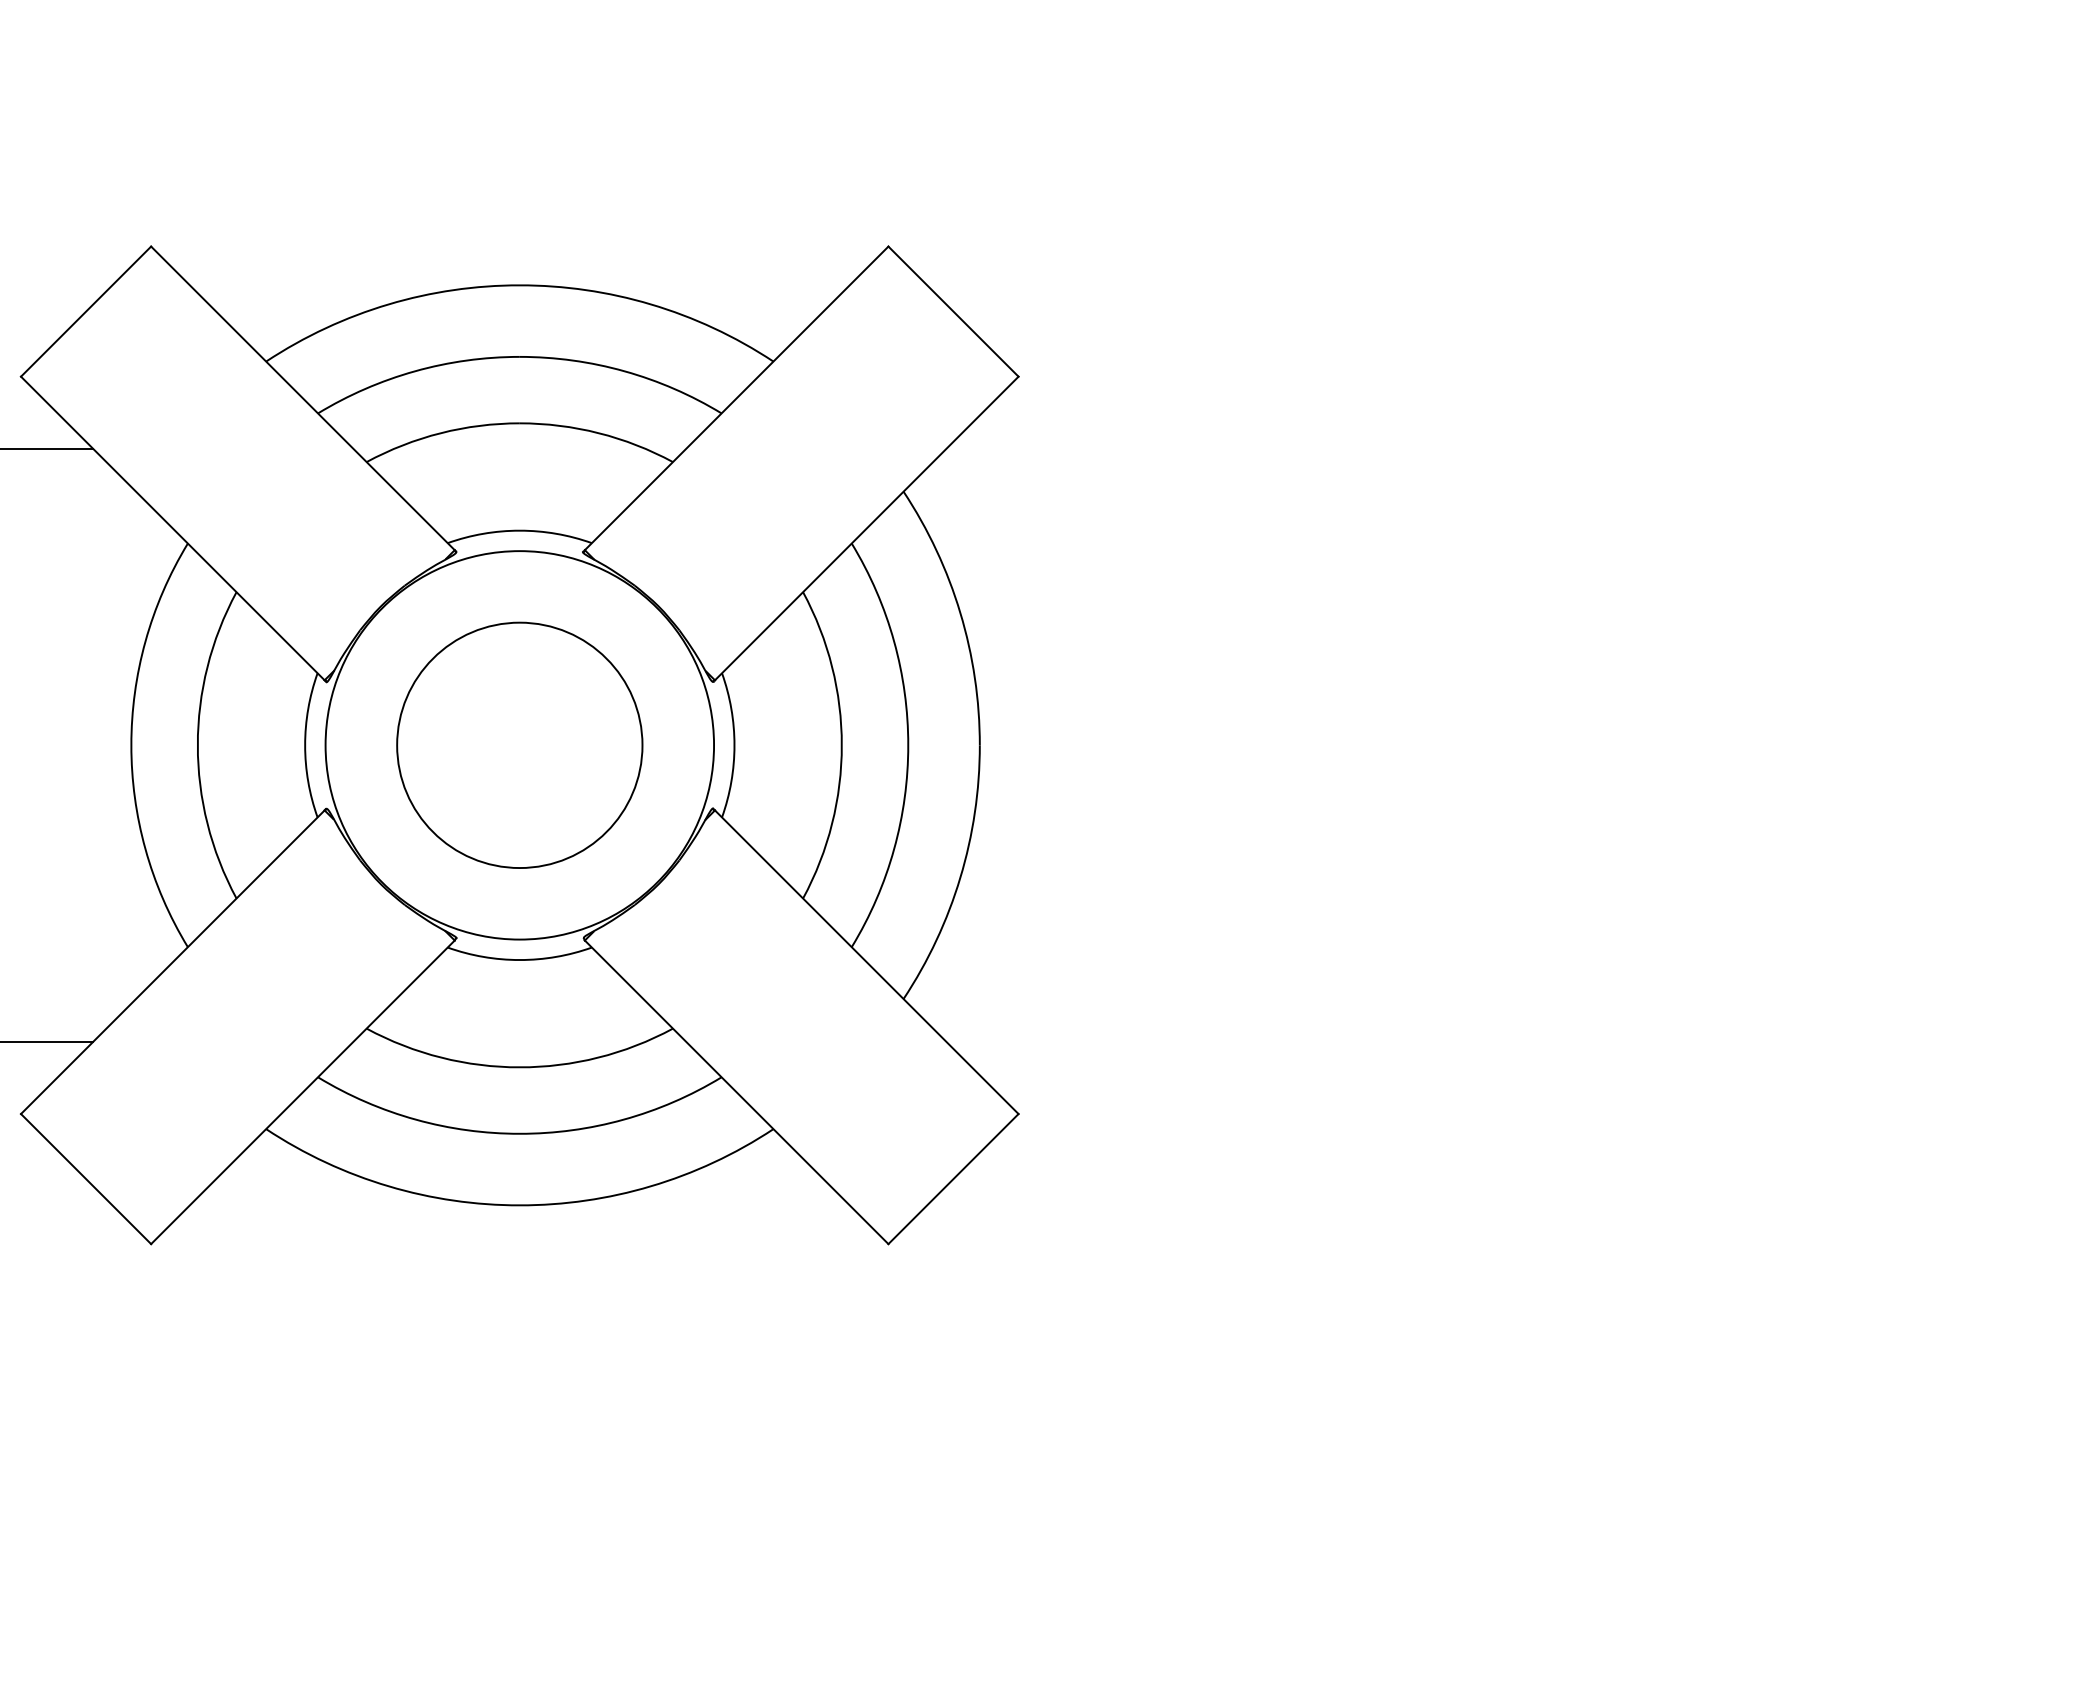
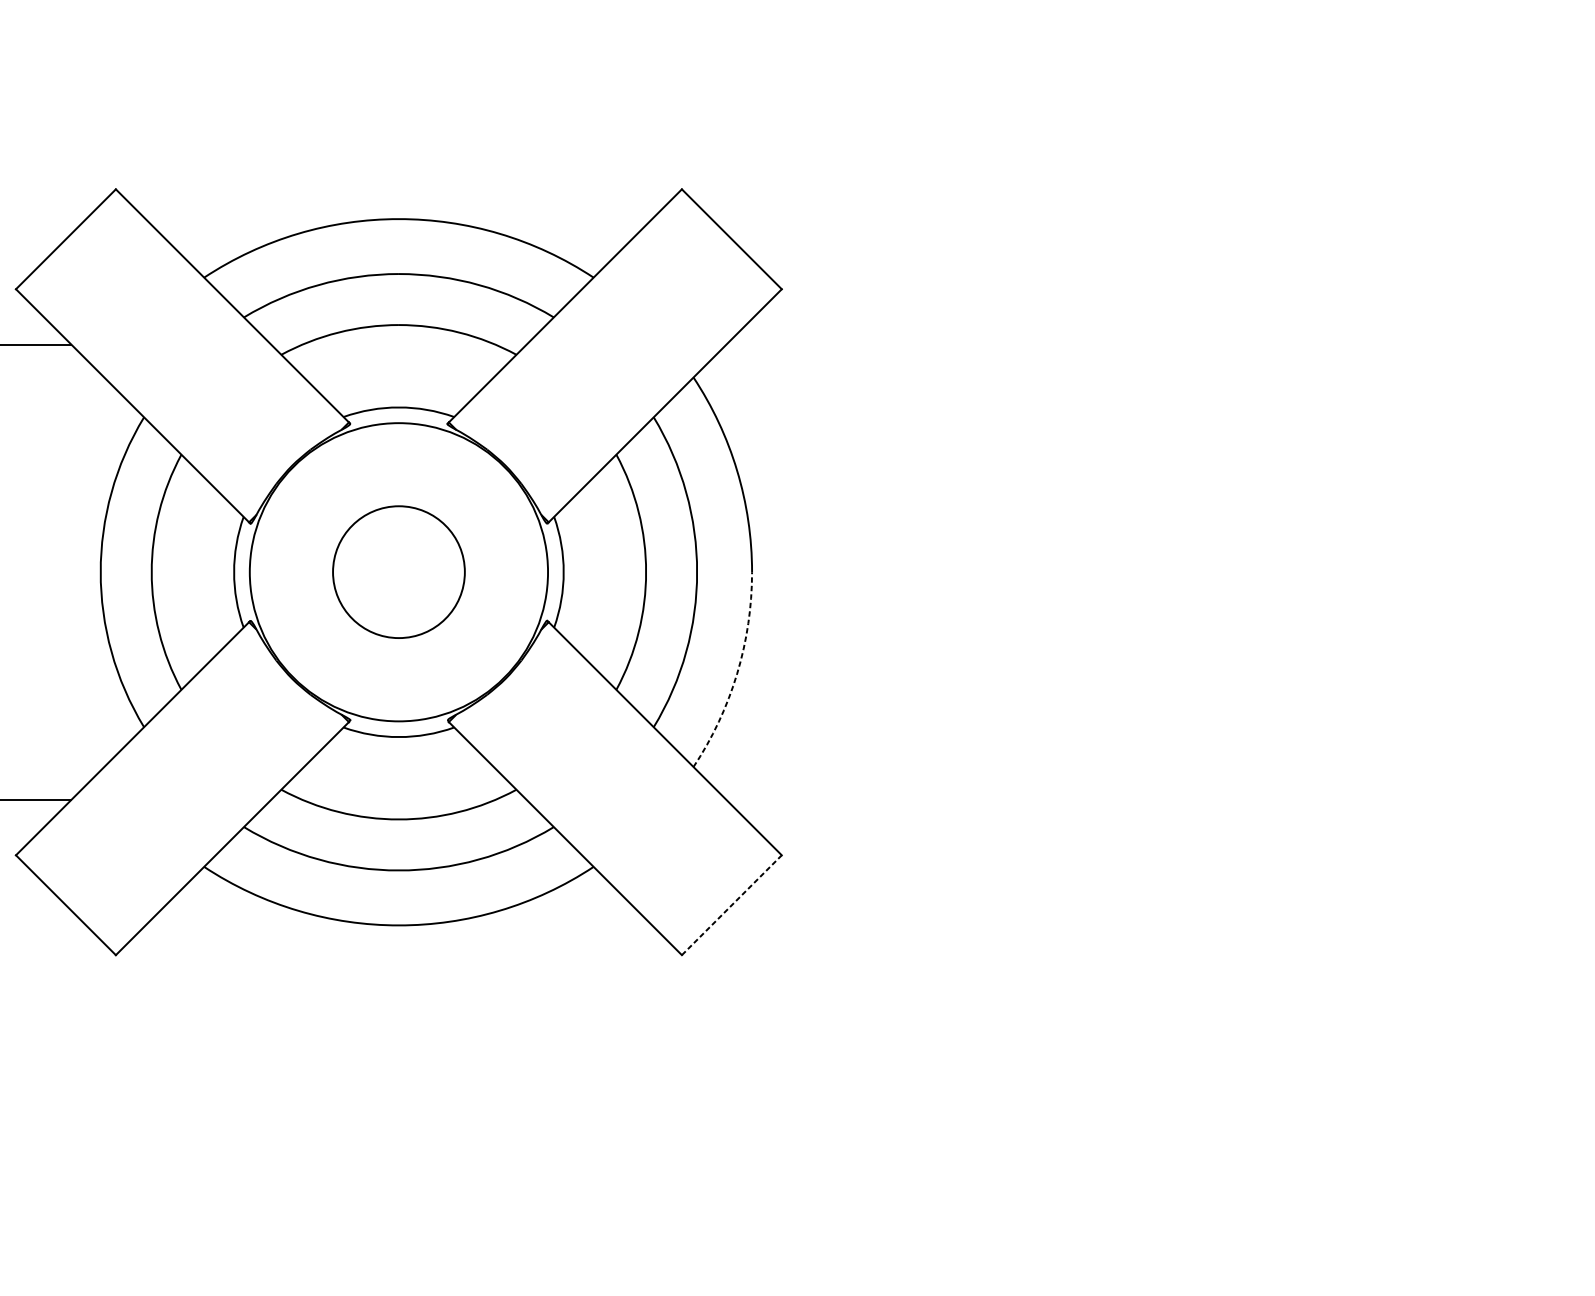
circle: (519, 744) -> (398, 571), size x0.7
arc: (960, 877) -> (737, 673), solid -> dashed
line: (953, 1179) -> (731, 905), solid -> dashed

